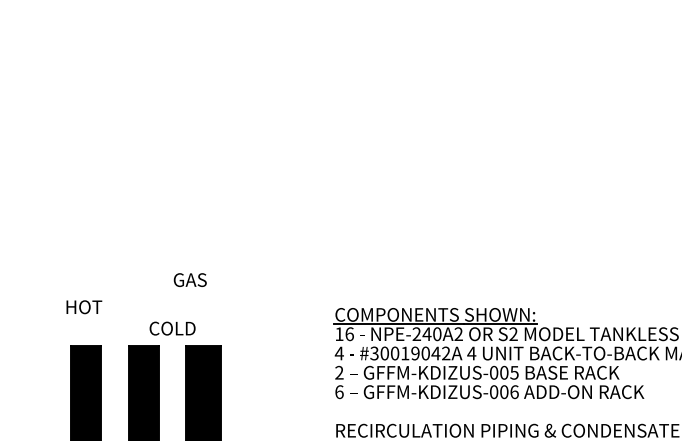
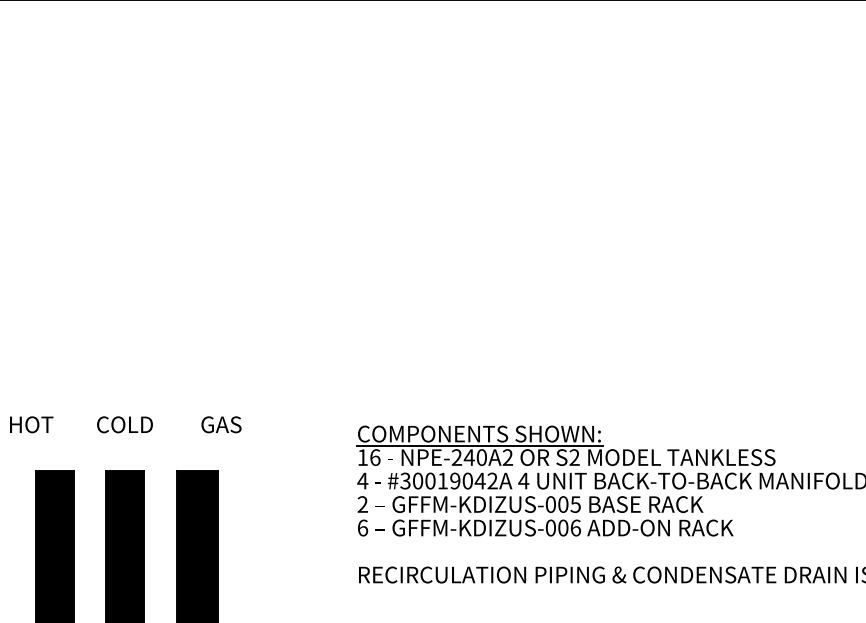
text: (190, 279) -> (221, 424), moved
text: (84, 306) -> (31, 424), moved
text: (172, 328) -> (124, 424), moved

